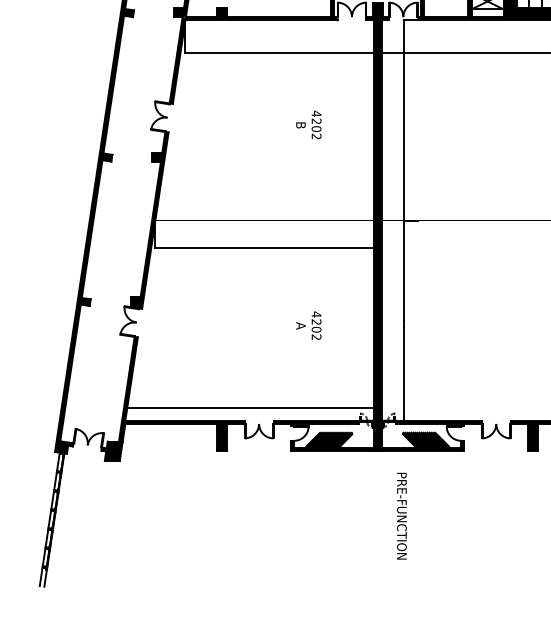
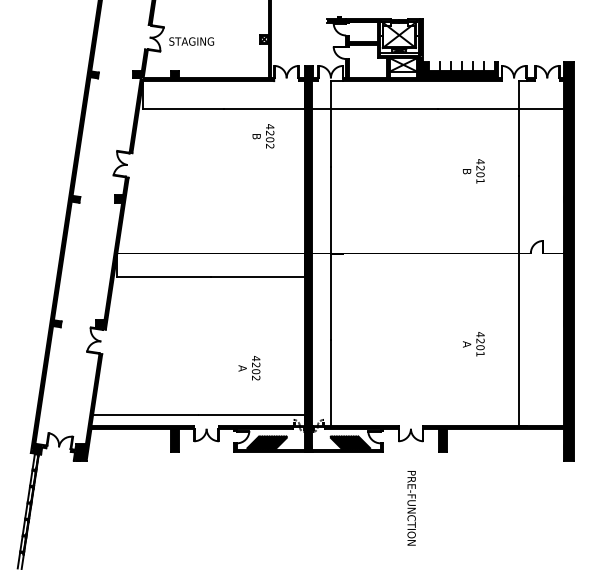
text: (308, 125) -> (263, 136), moved
text: (308, 326) -> (249, 368), moved
text: (401, 516) -> (411, 508), moved

